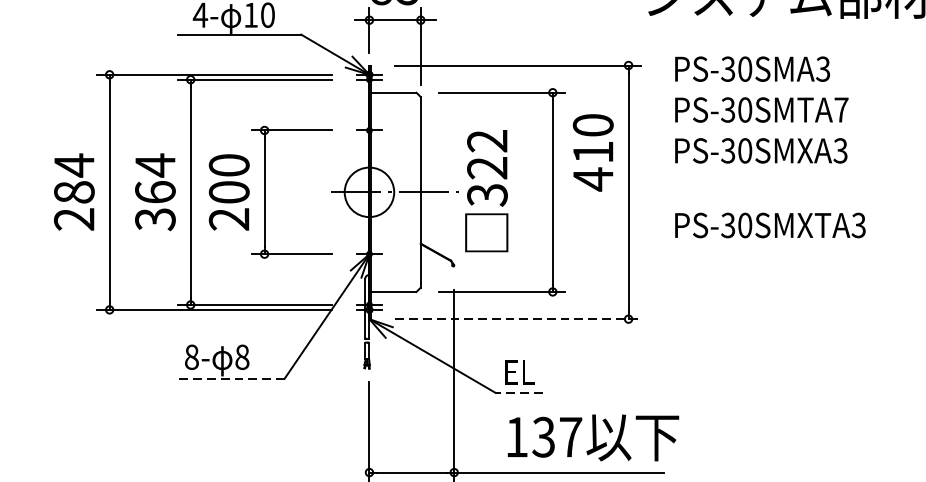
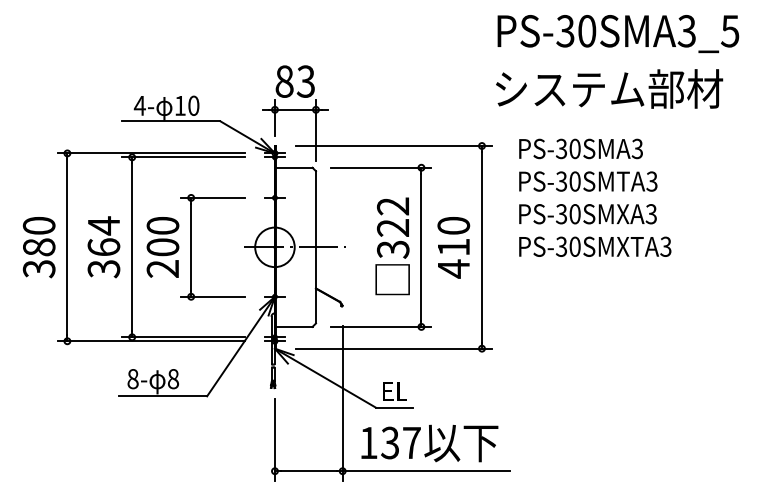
text: (840, 109) -> (651, 181), PS-30SMTA7 -> PS-30SMTA3
text: (592, 152) -> (453, 247), moved
text: (486, 191) -> (392, 246), moved
text: (73, 192) -> (38, 247), 284 -> 380
text: (770, 225) -> (595, 246), moved
line: (519, 318) -> (394, 348), dashed -> solid
line: (228, 379) -> (162, 396), dashed -> solid
line: (519, 392) -> (394, 407), dashed -> solid
text: (592, 437) -> (429, 443), moved

